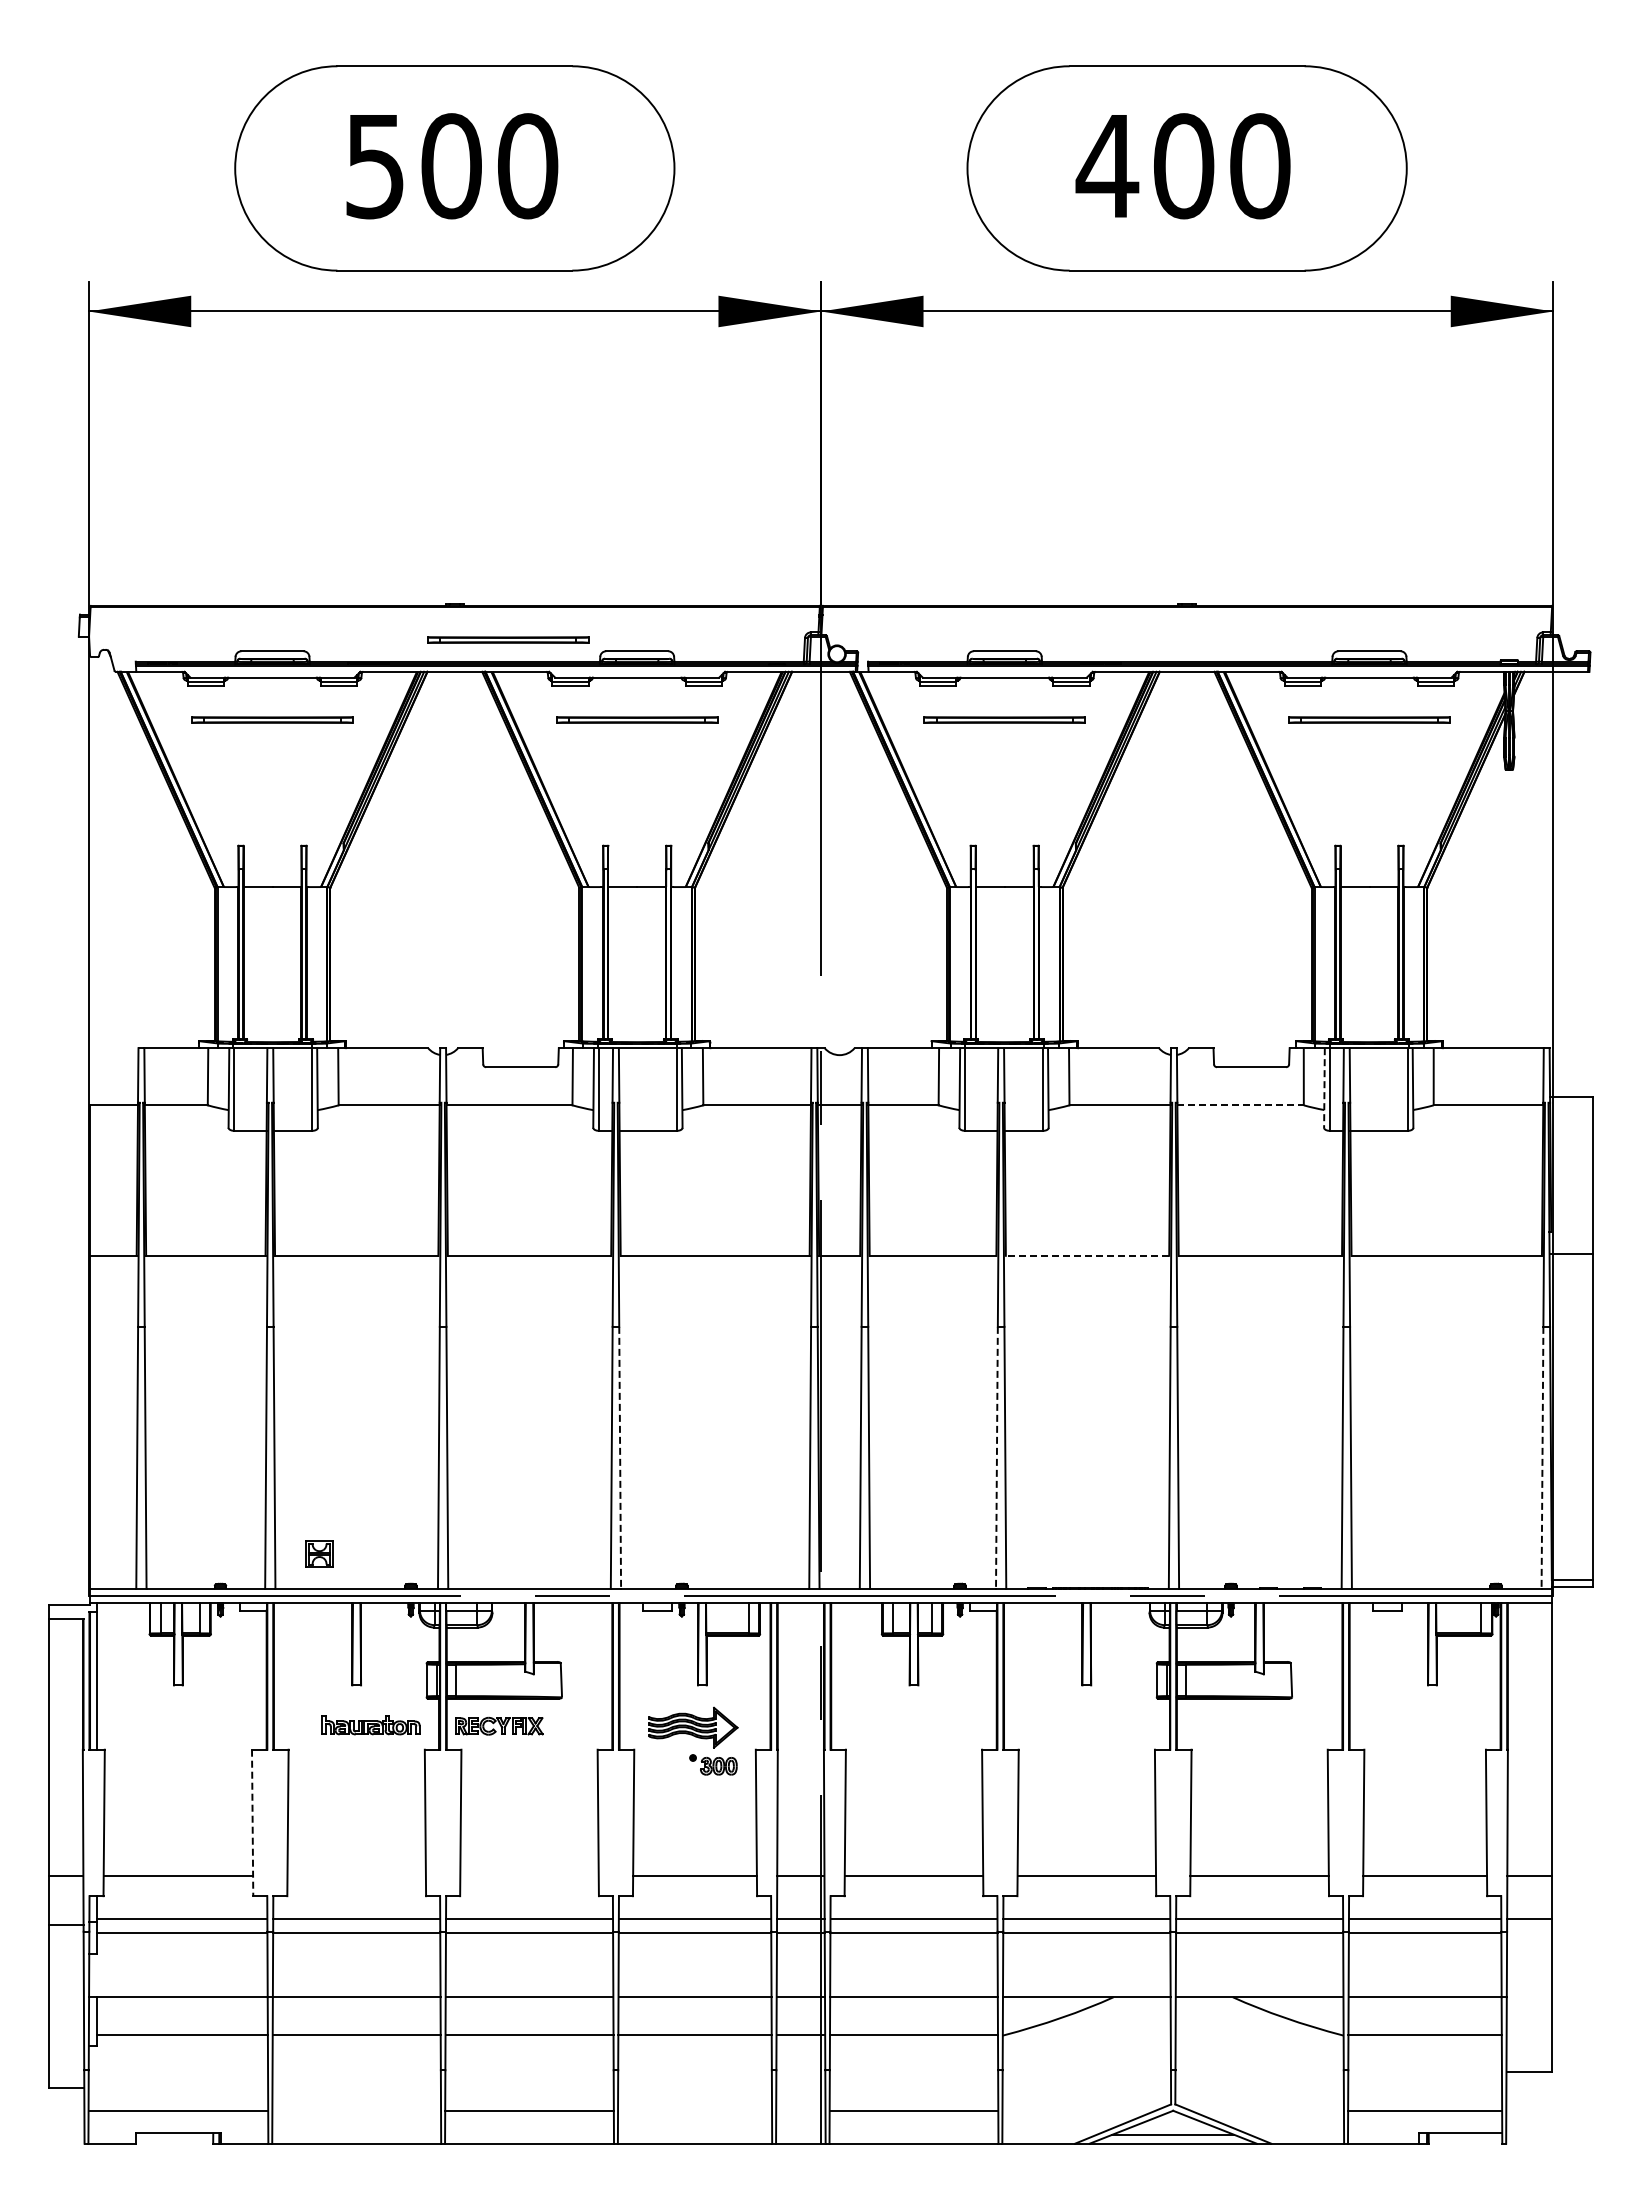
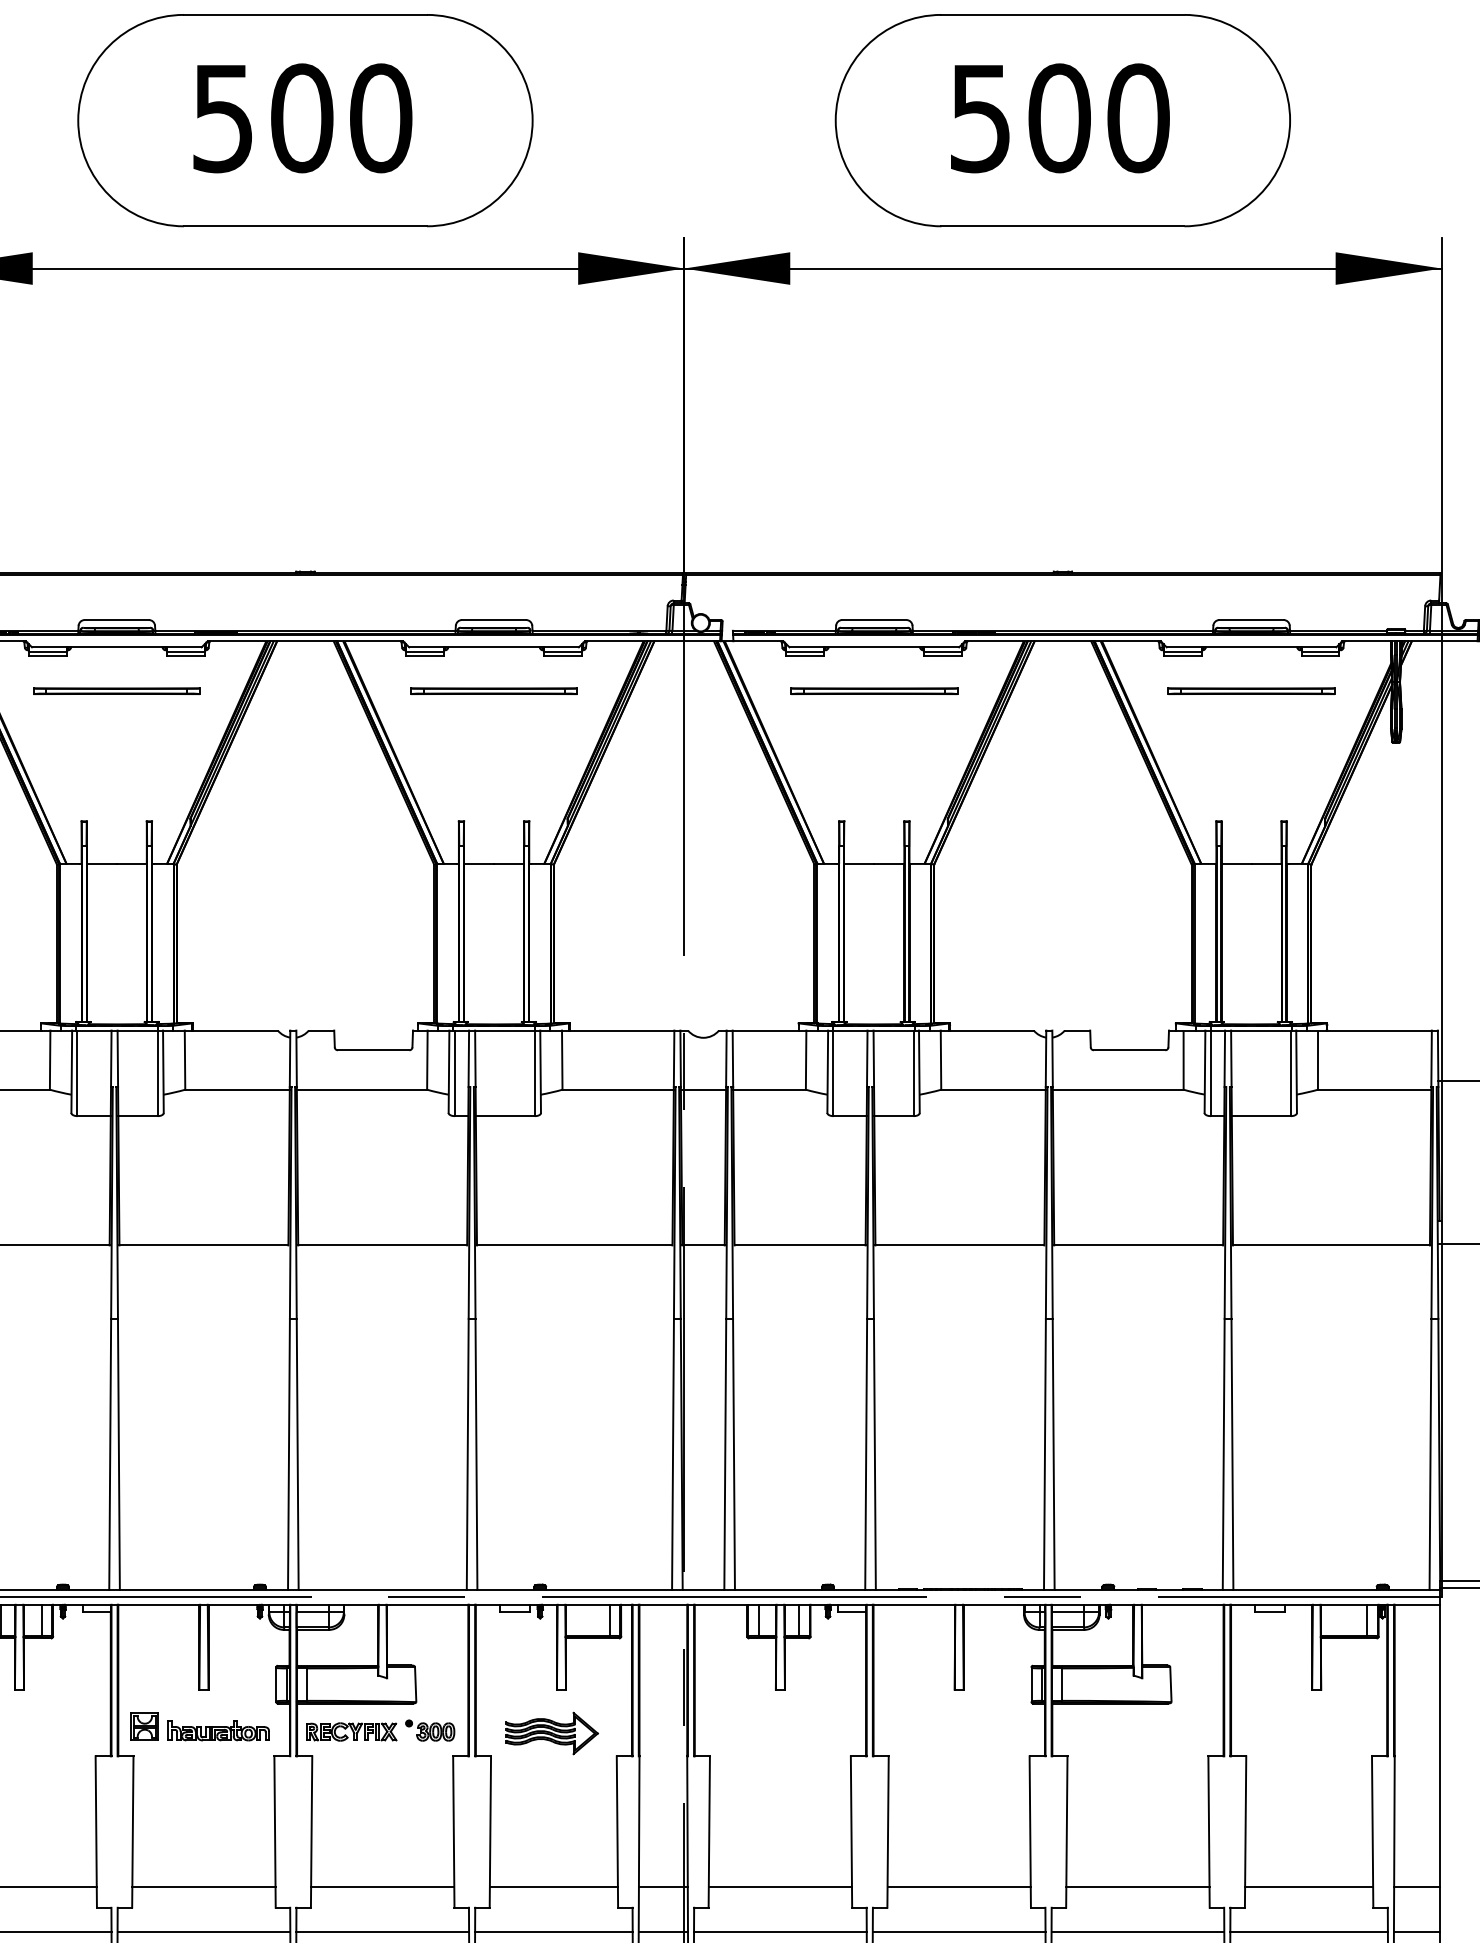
text: (1107, 167) -> (980, 119), 400 -> 500
part: (508, 639) -> (360, 607), removed
line: (1324, 1088) -> (1205, 1072), dashed -> solid
line: (1241, 1105) -> (1119, 1089), dashed -> solid
line: (1087, 1255) -> (959, 1245), dashed -> solid
line: (620, 1457) -> (476, 1454), dashed -> solid
line: (996, 1457) -> (865, 1454), dashed -> solid
line: (1542, 1457) -> (1430, 1454), dashed -> solid
part: (319, 1553) -> (144, 1726), moved
part: (713, 1764) -> (430, 1730), moved
line: (252, 1823) -> (96, 1832), dashed -> solid
line: (356, 1876) -> (203, 1887), added
line: (529, 1876) -> (382, 1887), added

